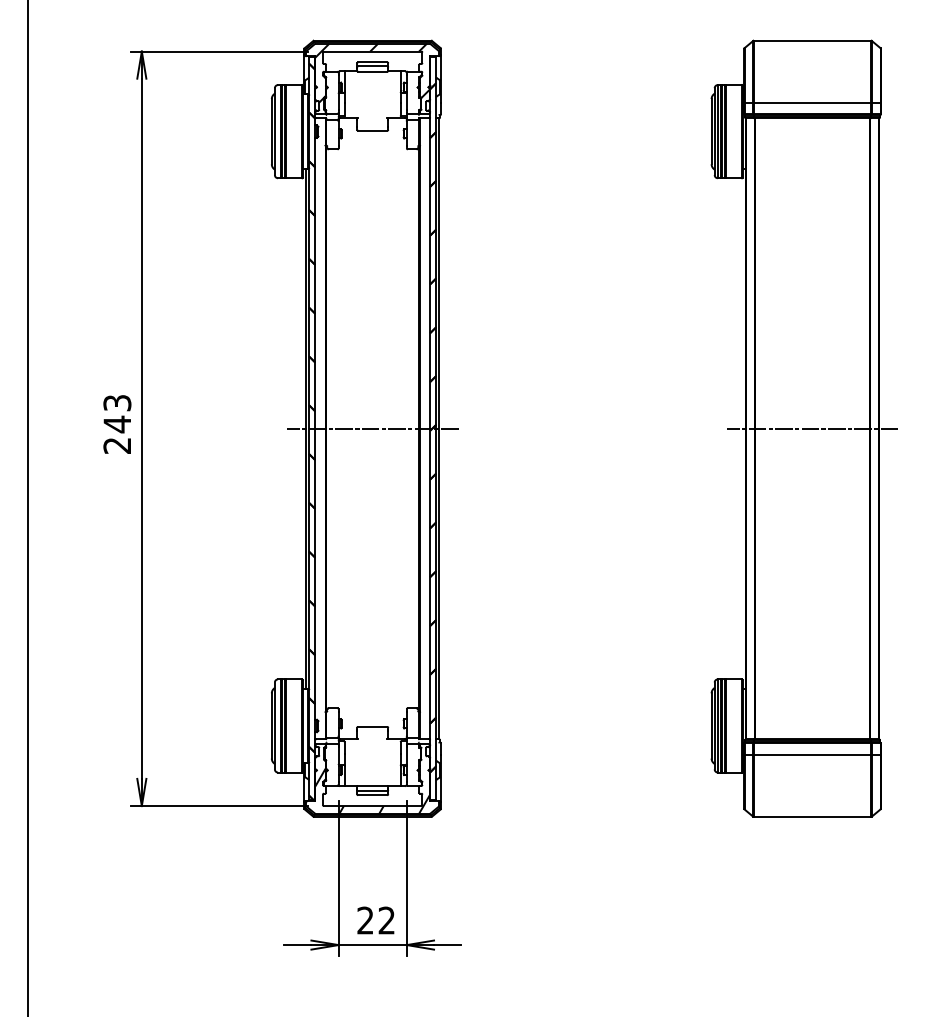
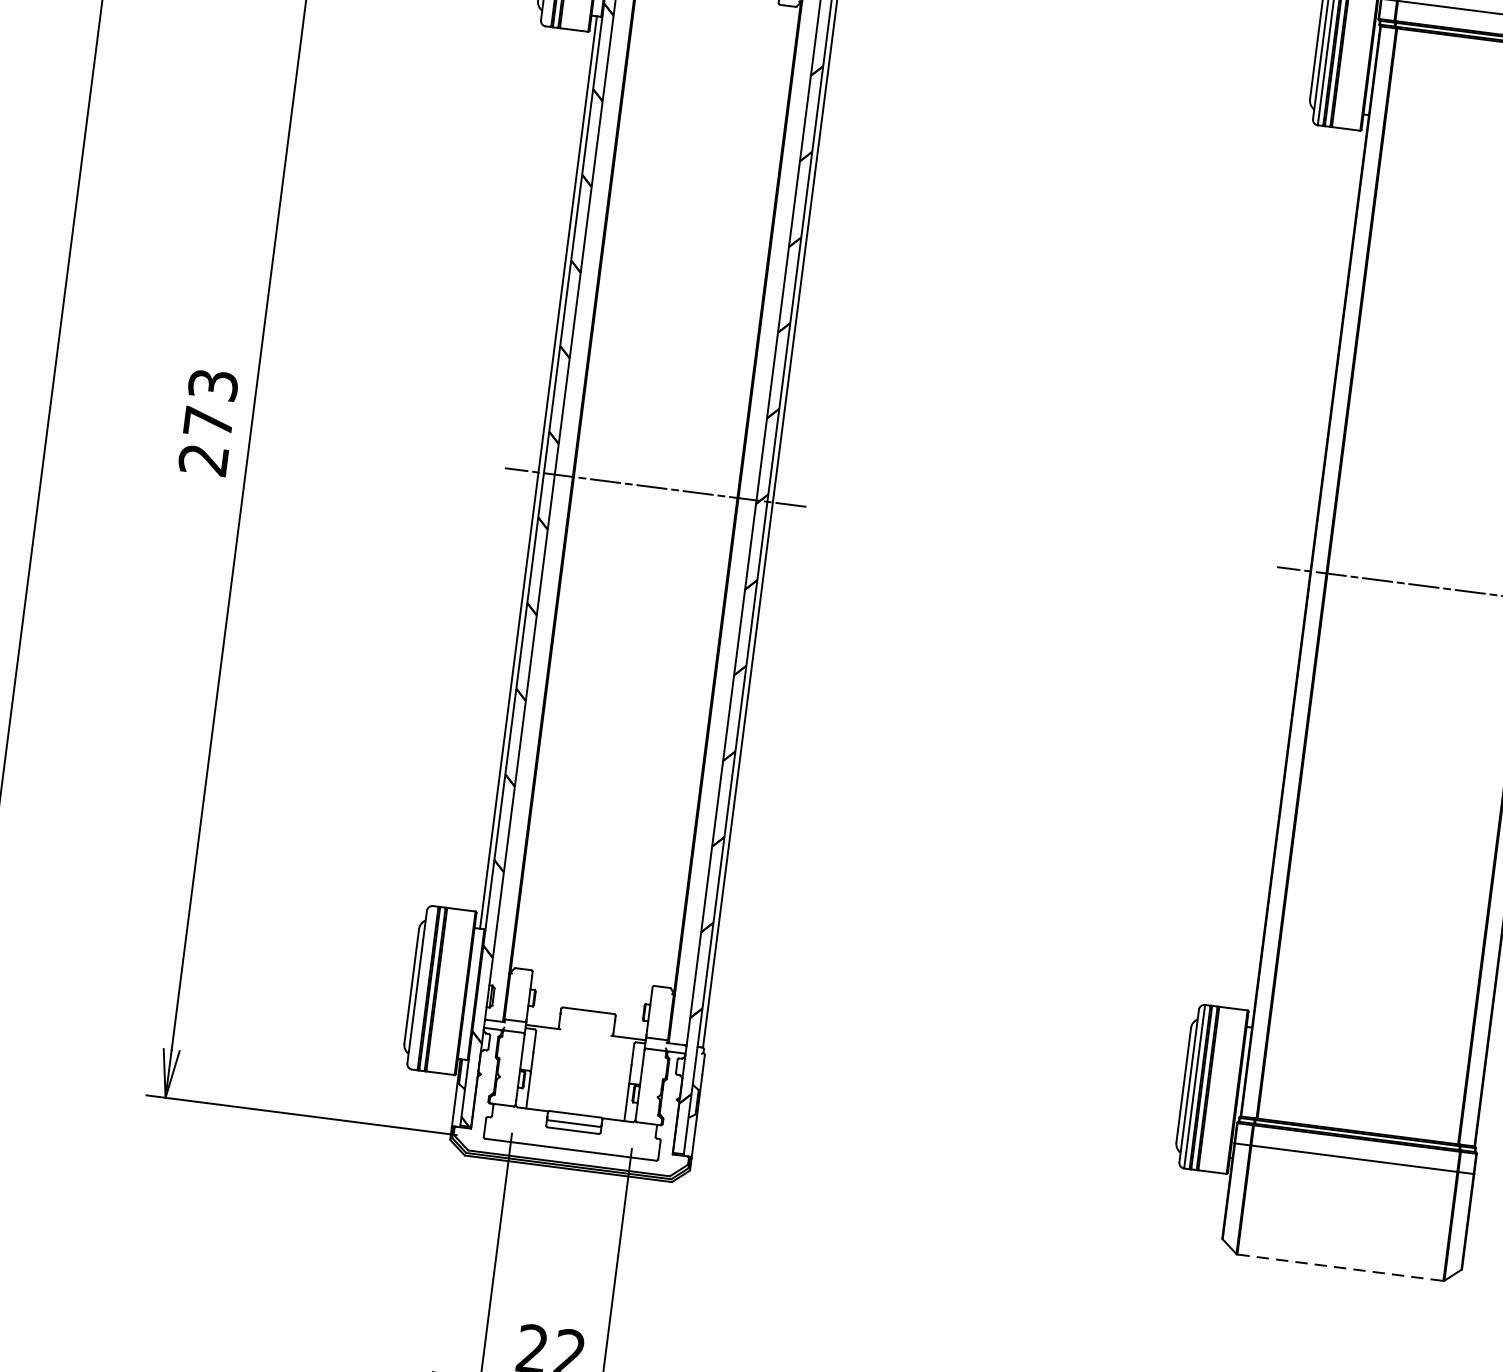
text: (116, 424) -> (206, 422), 243 -> 273
hatch: (367, 790) -> (565, 1121), removed
line: (812, 816) -> (1340, 1266), solid -> dashed

